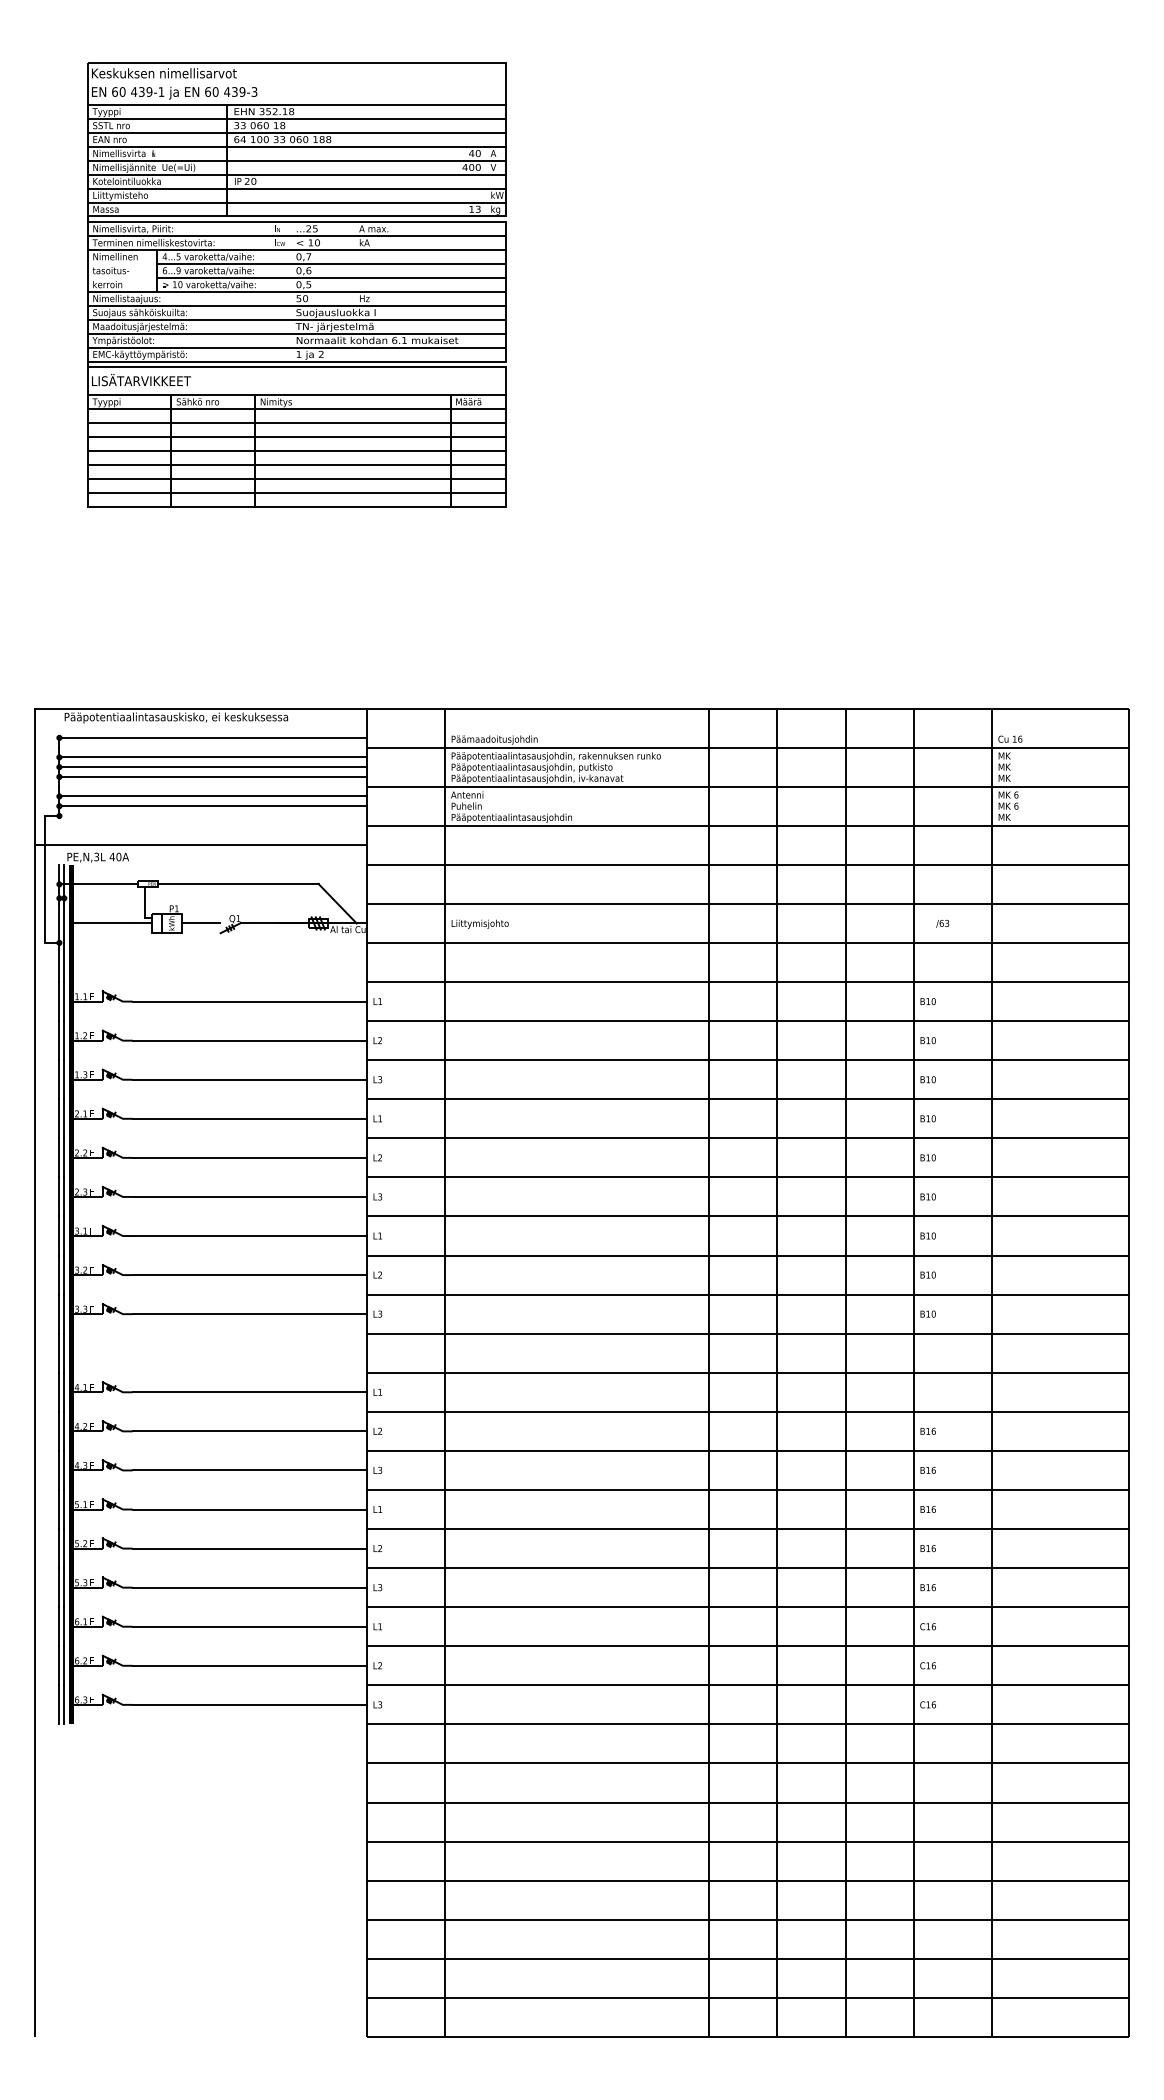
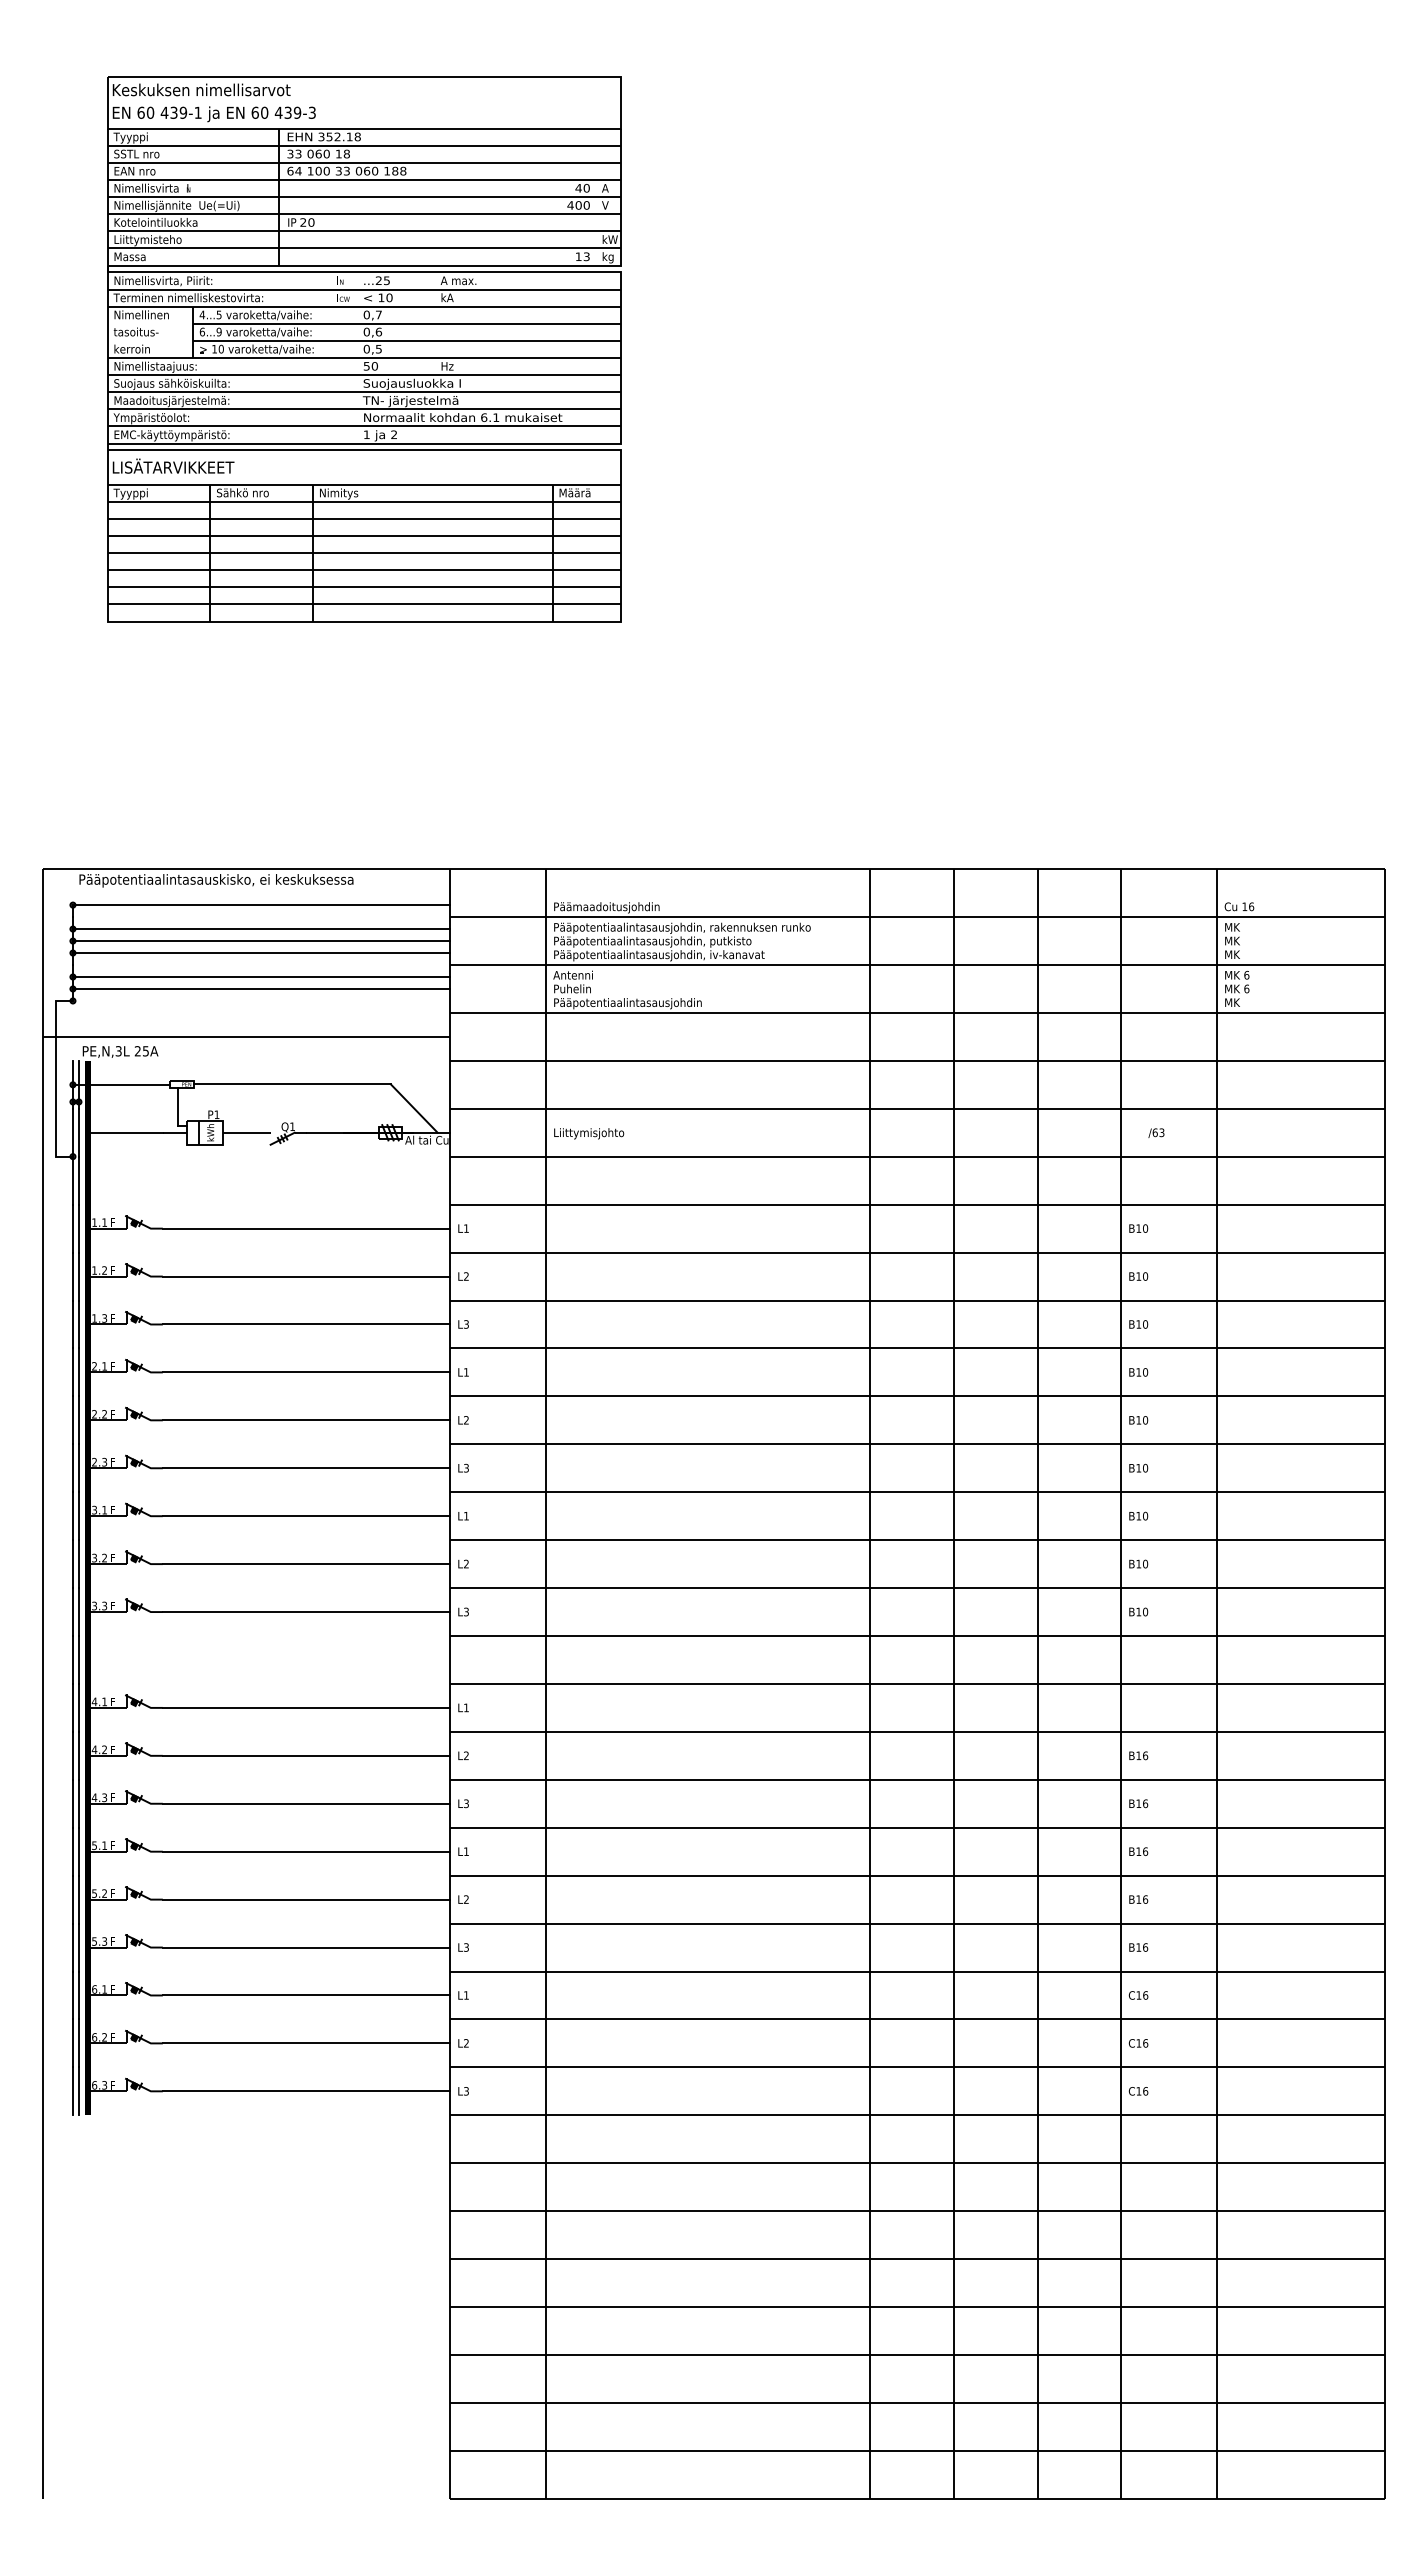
text: (115, 857) -> (141, 1051), 40A -> 25A

